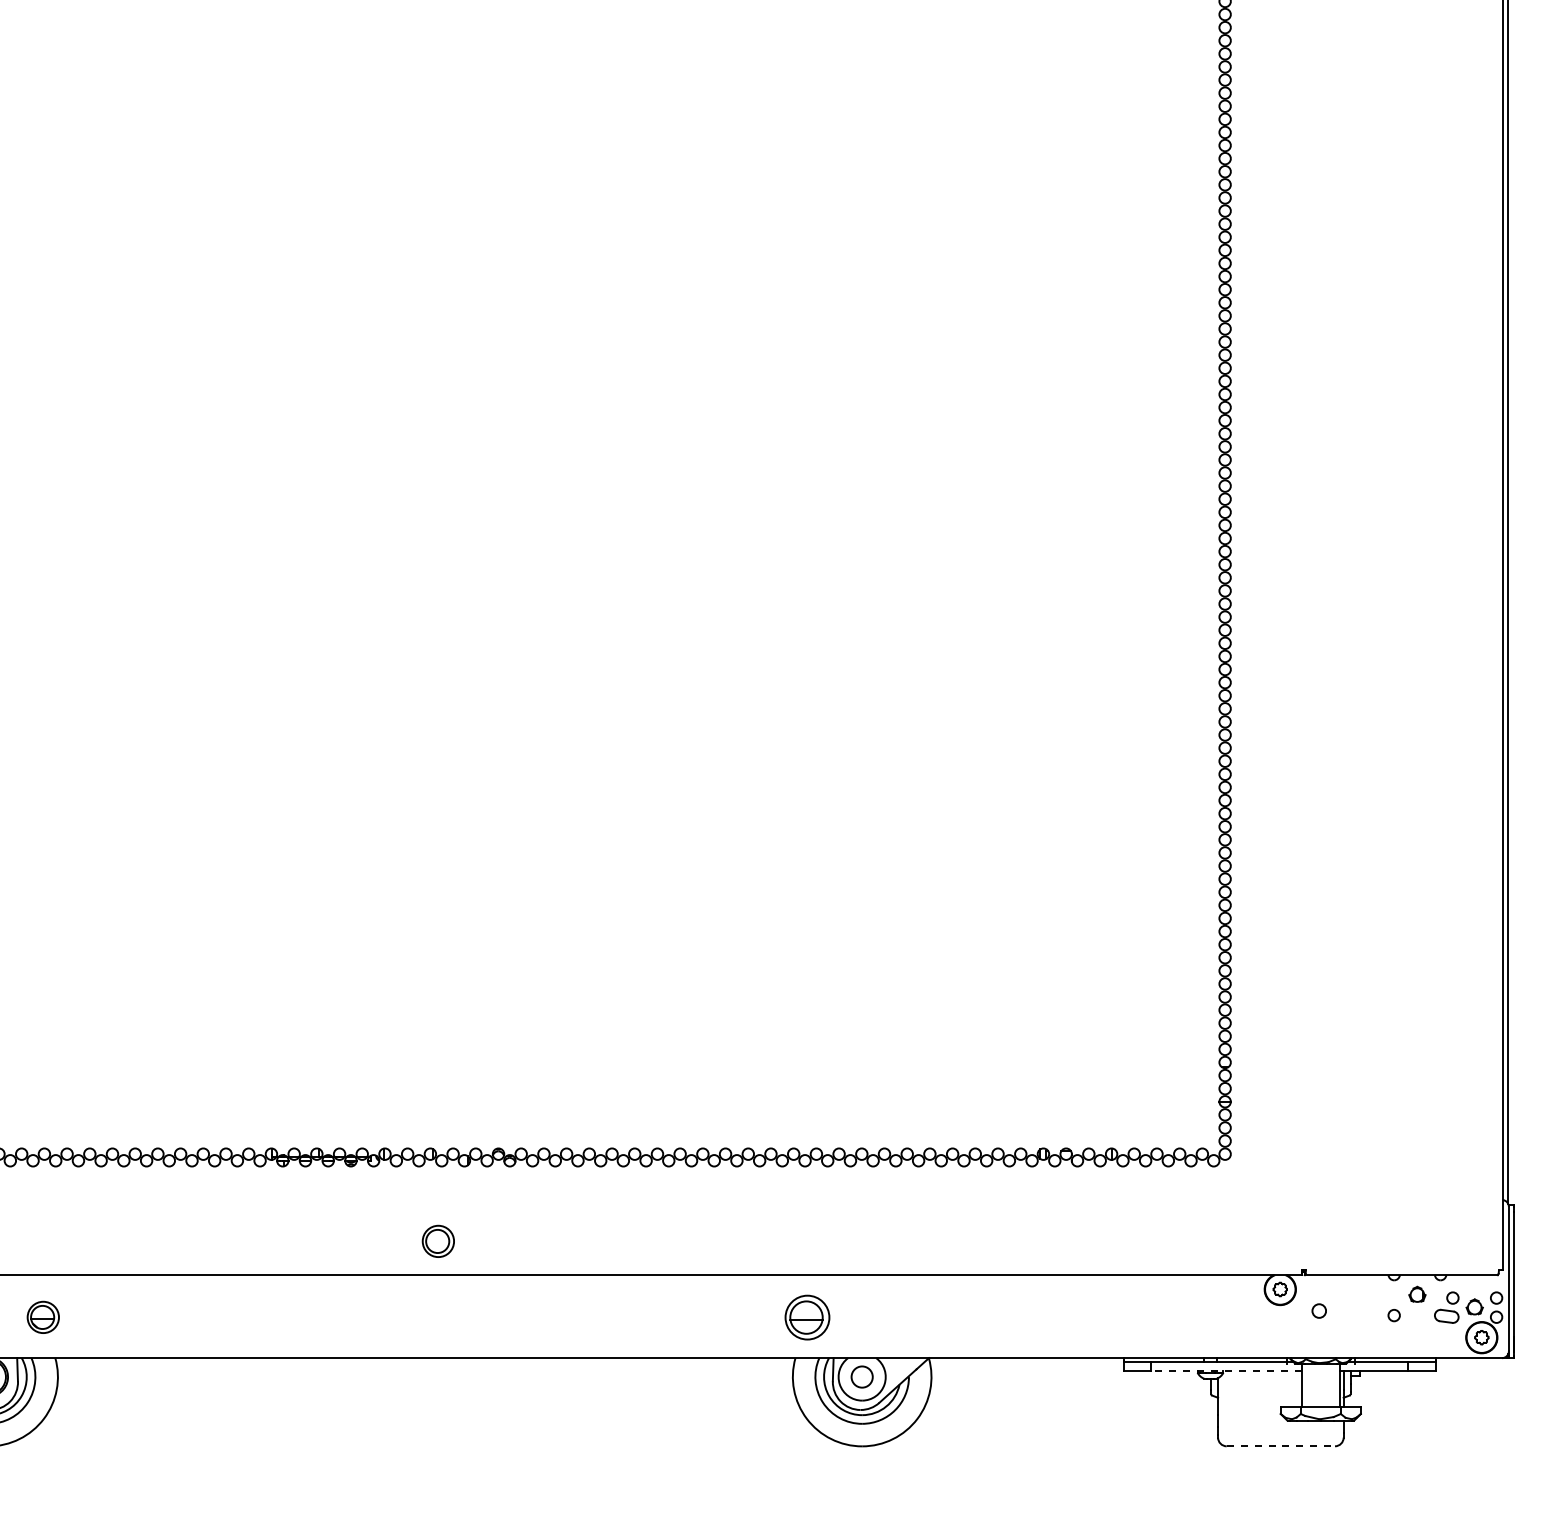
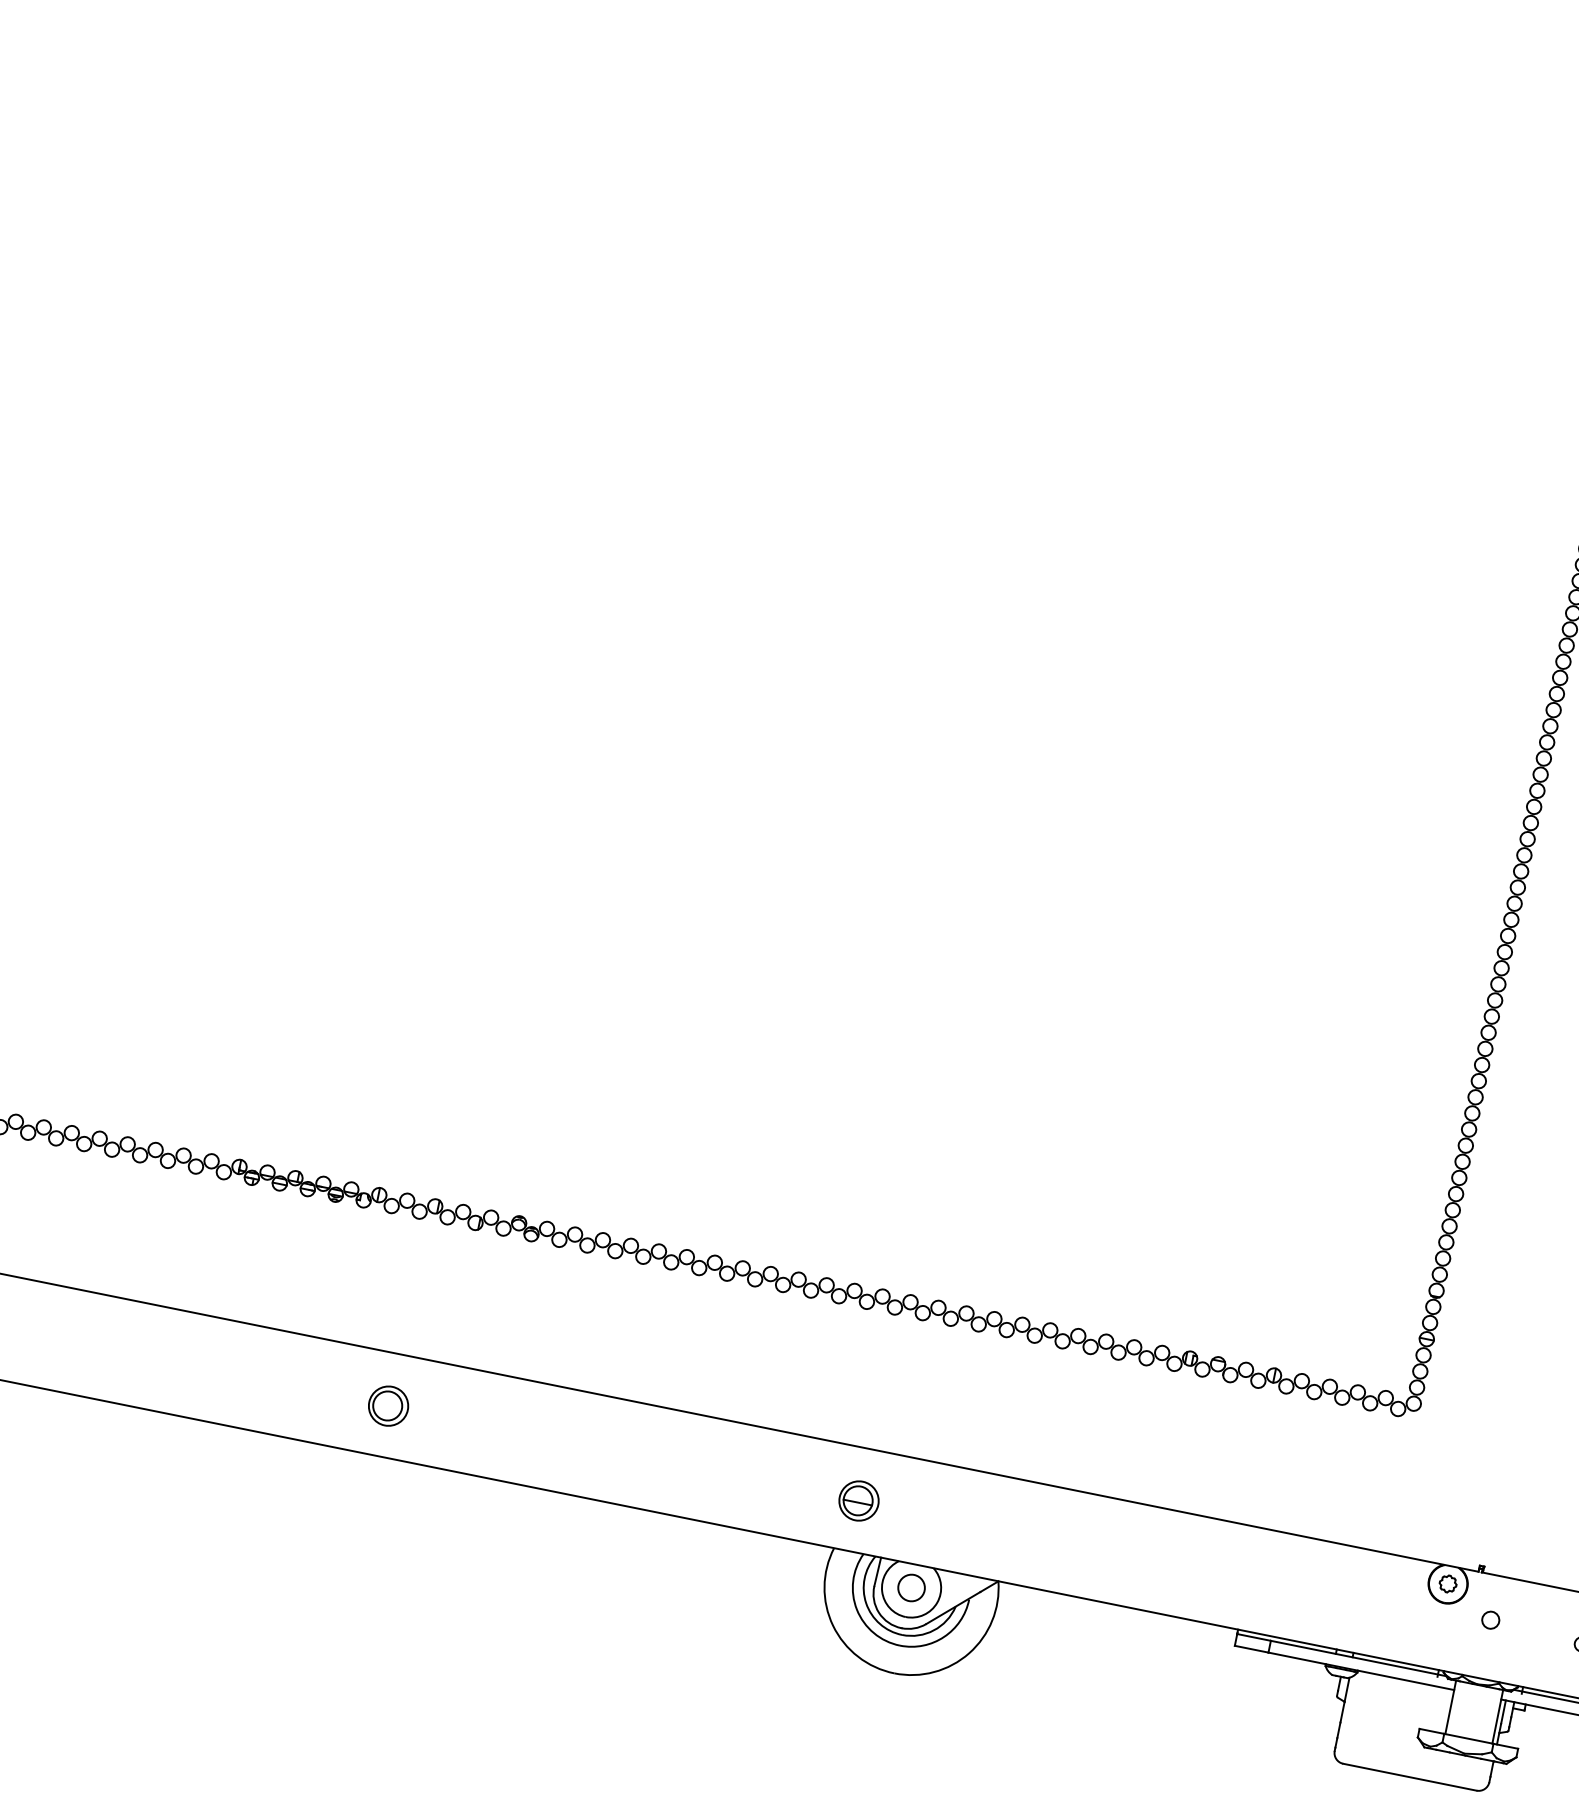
part: (437, 1240) -> (387, 1404), moved
part: (807, 1316) -> (859, 1499), size x0.71
line: (1225, 1371) -> (1360, 1671), dashed -> solid
line: (1281, 1446) -> (1410, 1777), dashed -> solid

